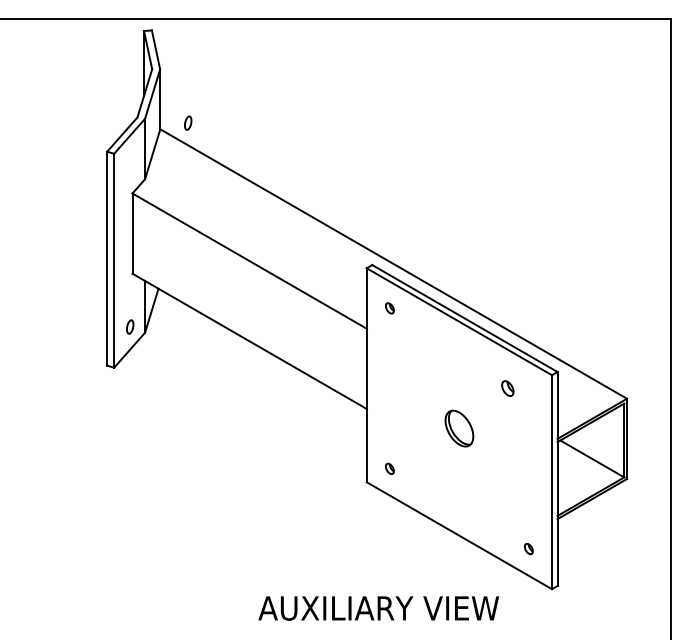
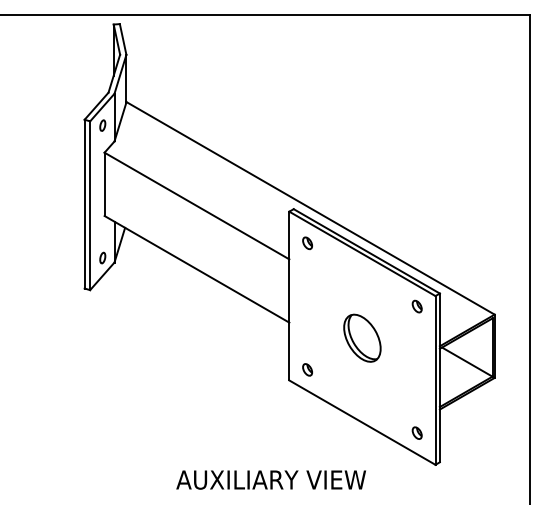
part: (188, 122) -> (103, 125), moved
part: (389, 308) -> (307, 243), size x1.43
part: (507, 388) -> (416, 306), moved
part: (459, 428) -> (362, 338), size x1.67
part: (389, 468) -> (307, 369), size x1.43
part: (528, 548) -> (416, 432), size x1.43
text: (378, 608) -> (271, 480), moved

